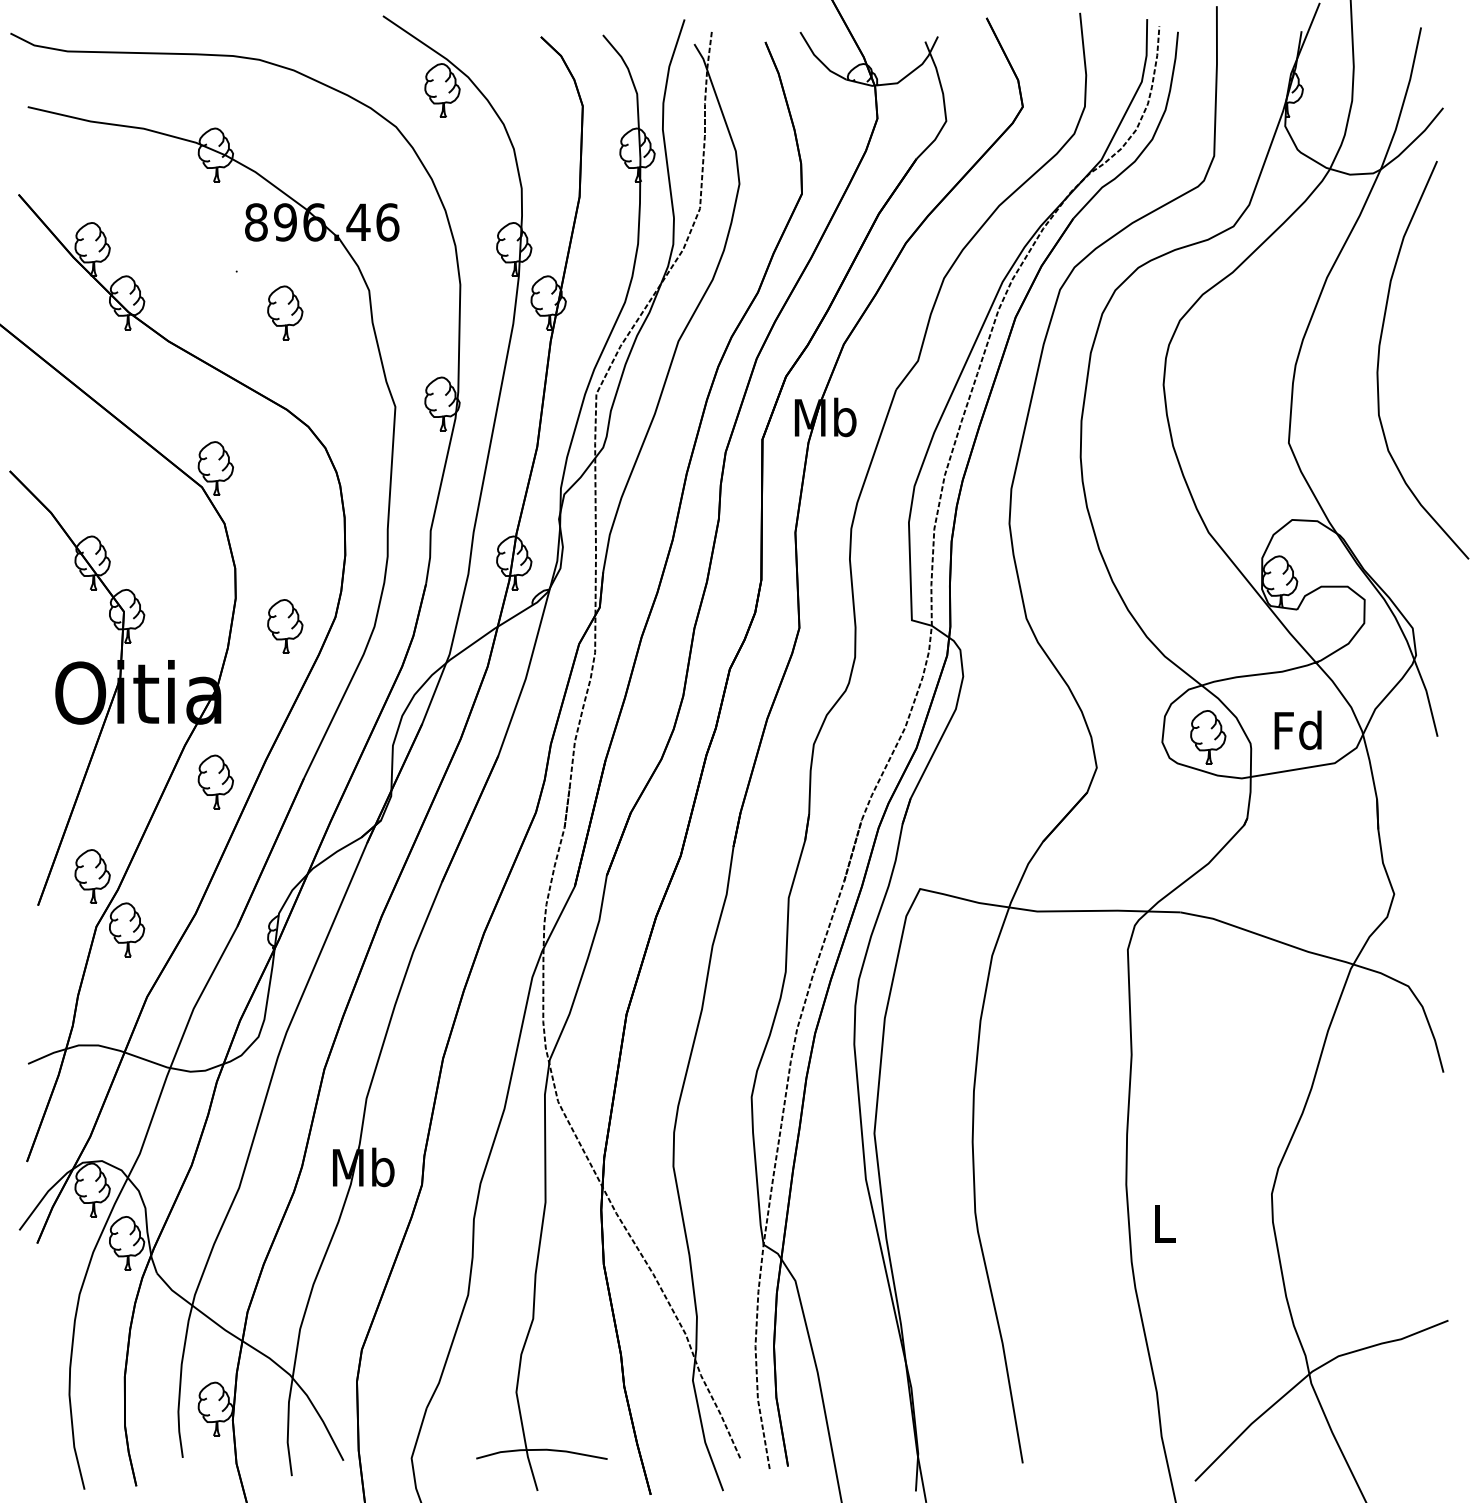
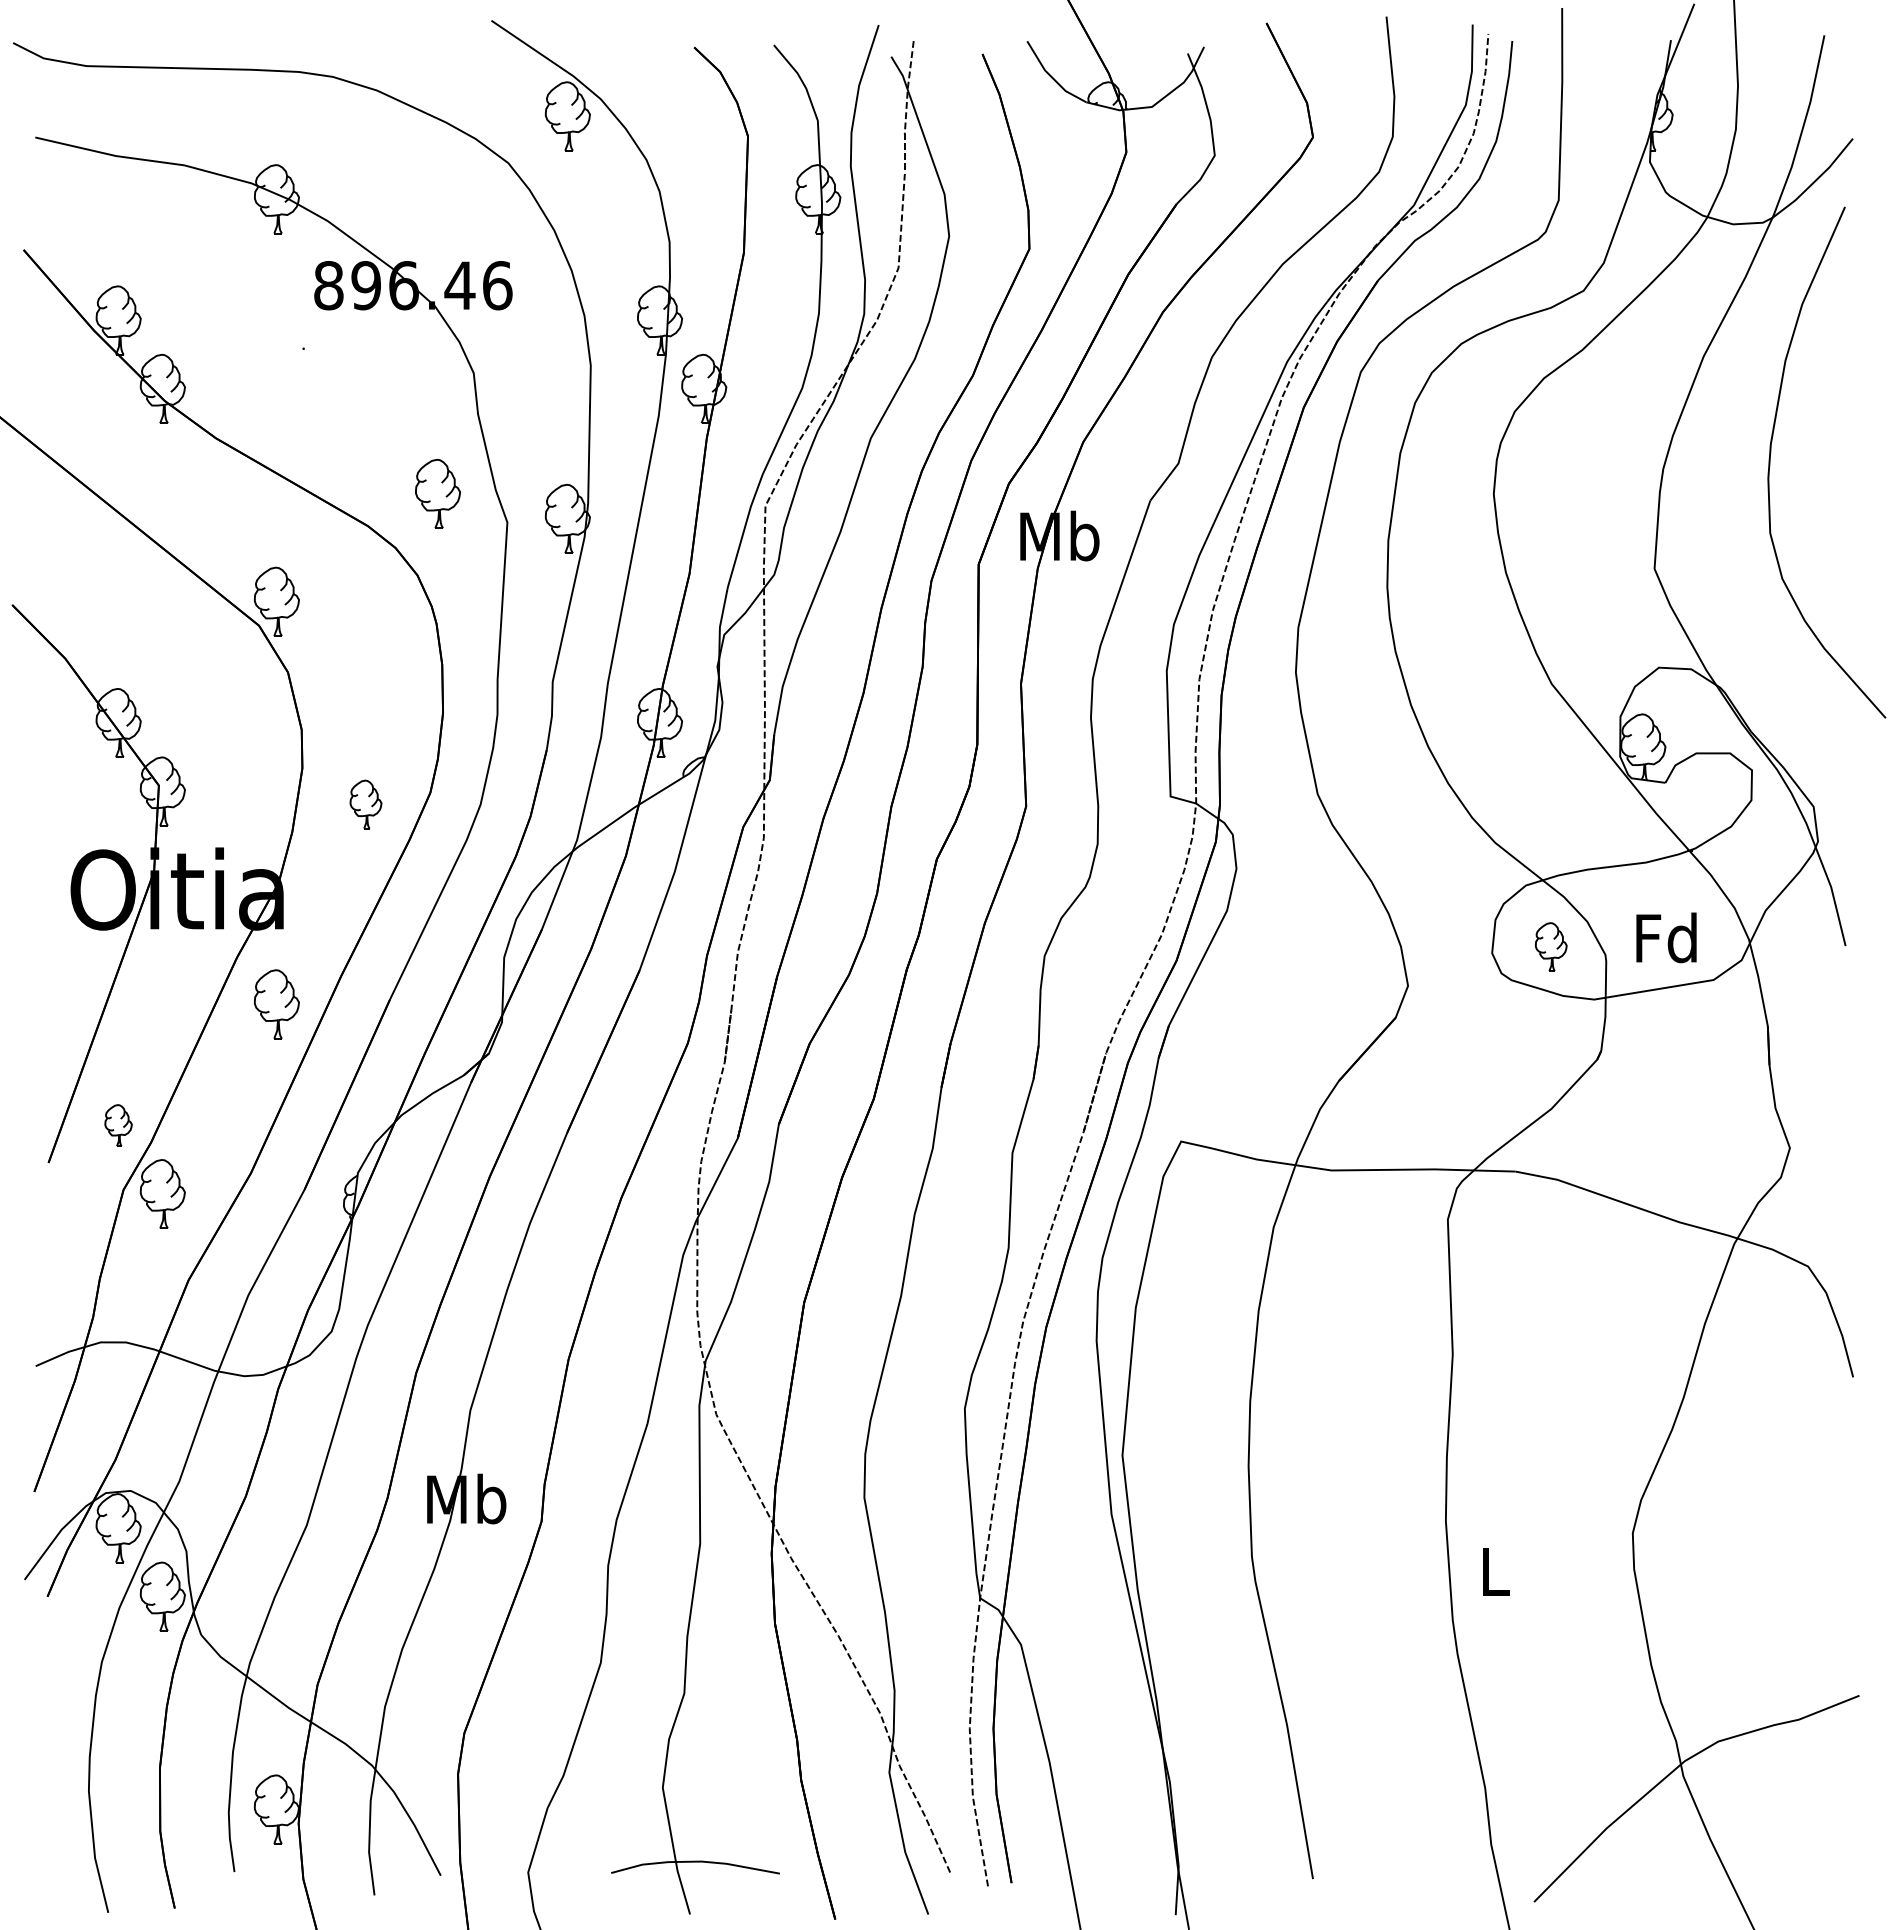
part: (285, 312) -> (438, 493), moved
part: (284, 626) -> (365, 804), size x0.7
part: (1208, 737) -> (1551, 946), size x0.7
part: (92, 876) -> (118, 1125), size x0.6

